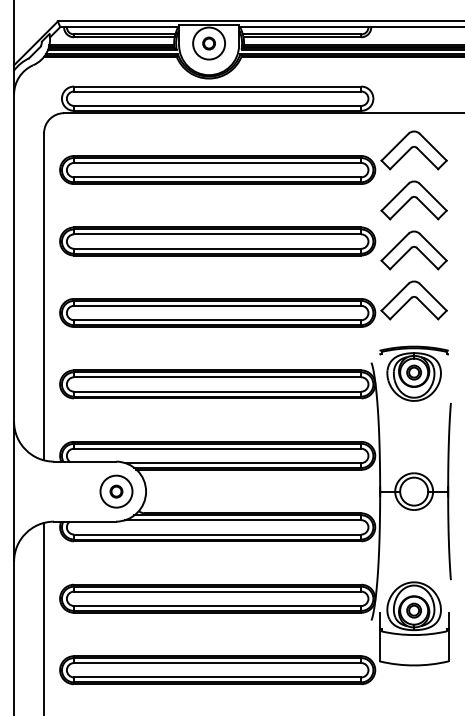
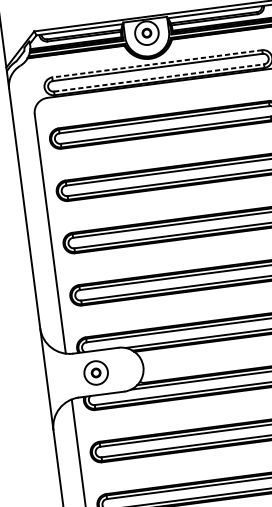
line: (217, 86) -> (157, 63), solid -> dashed
line: (217, 105) -> (158, 77), solid -> dashed
part: (116, 491) -> (96, 372), moved

